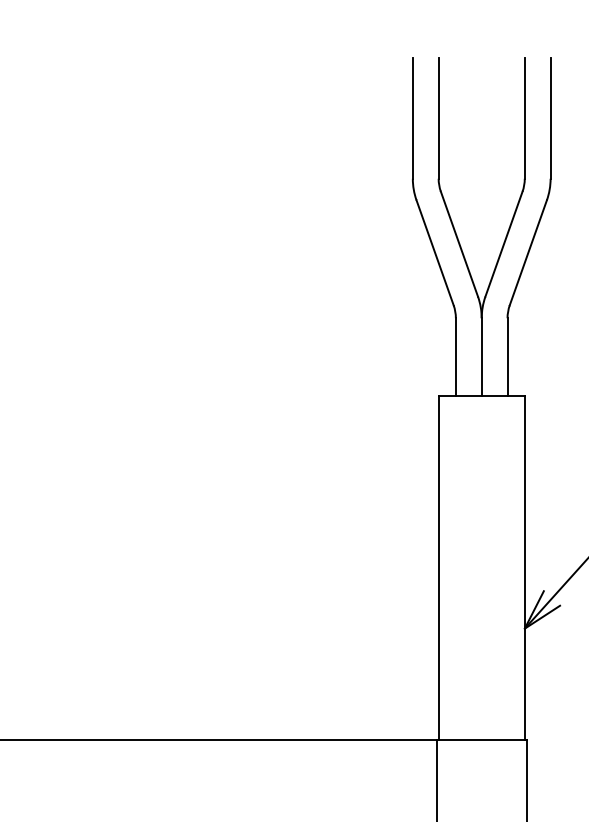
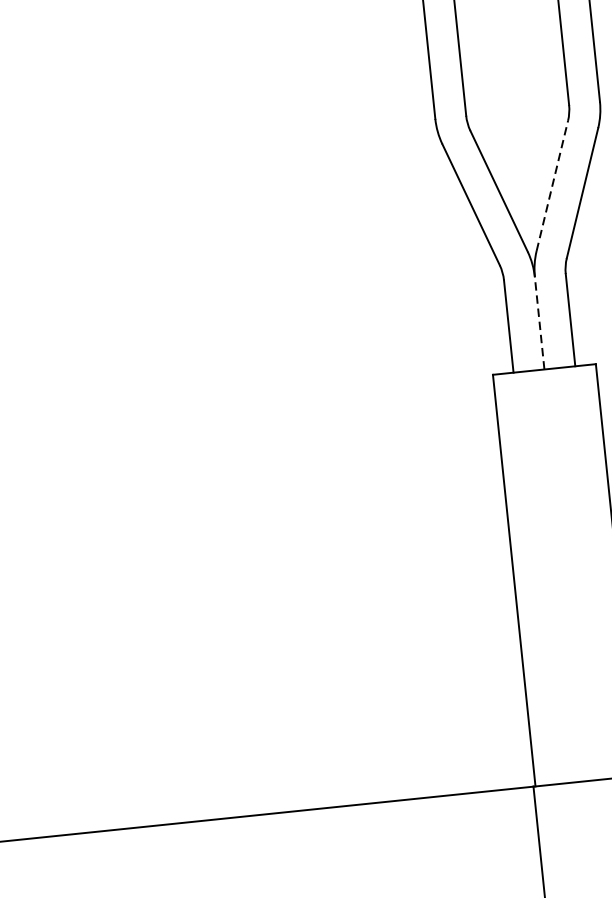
line: (503, 244) -> (551, 186), solid -> dashed
line: (481, 356) -> (539, 322), solid -> dashed

